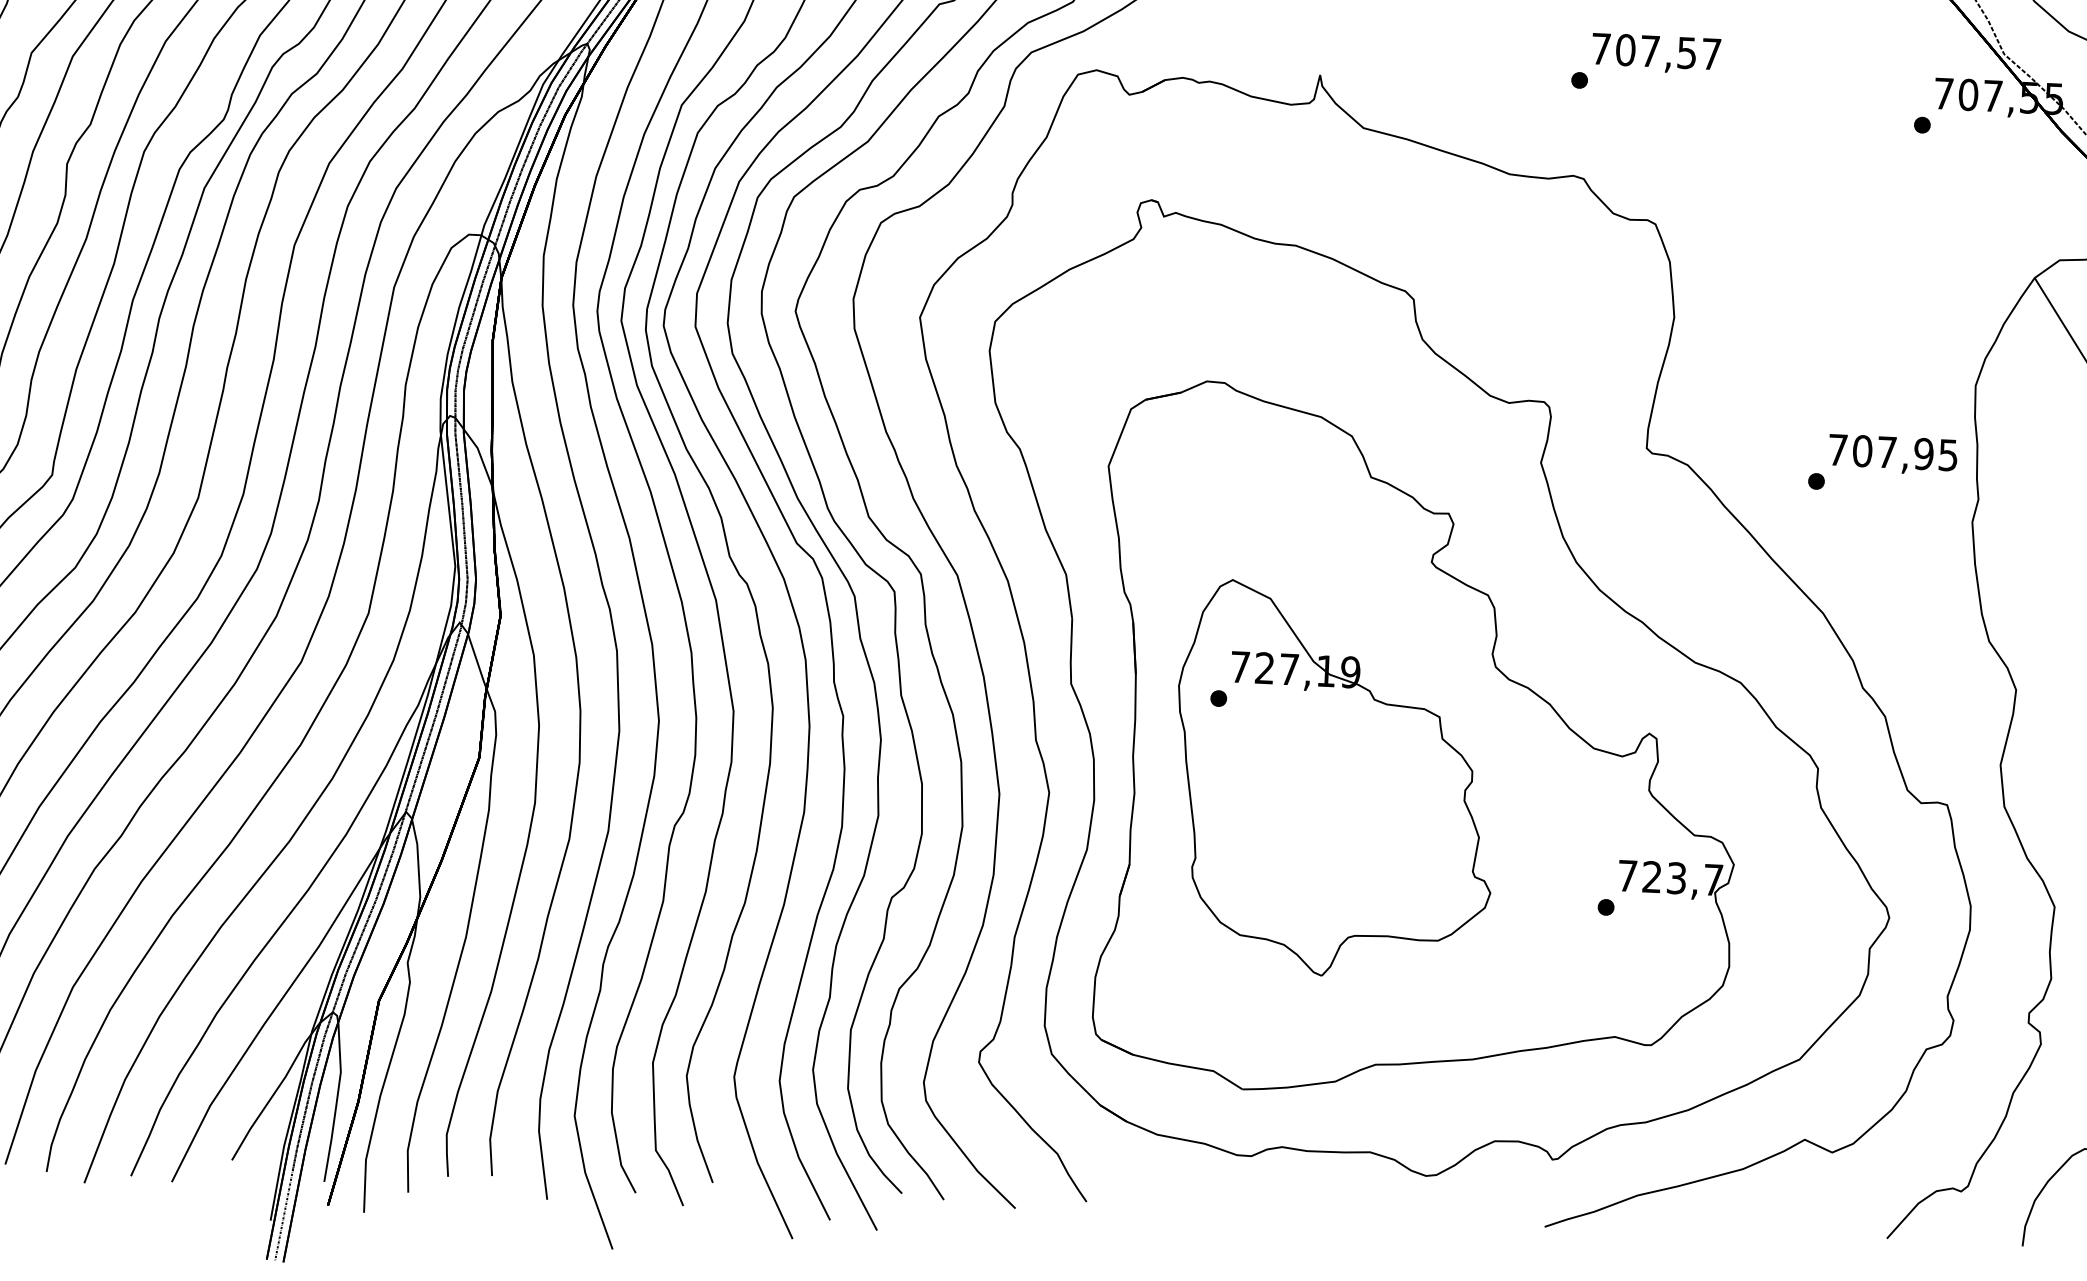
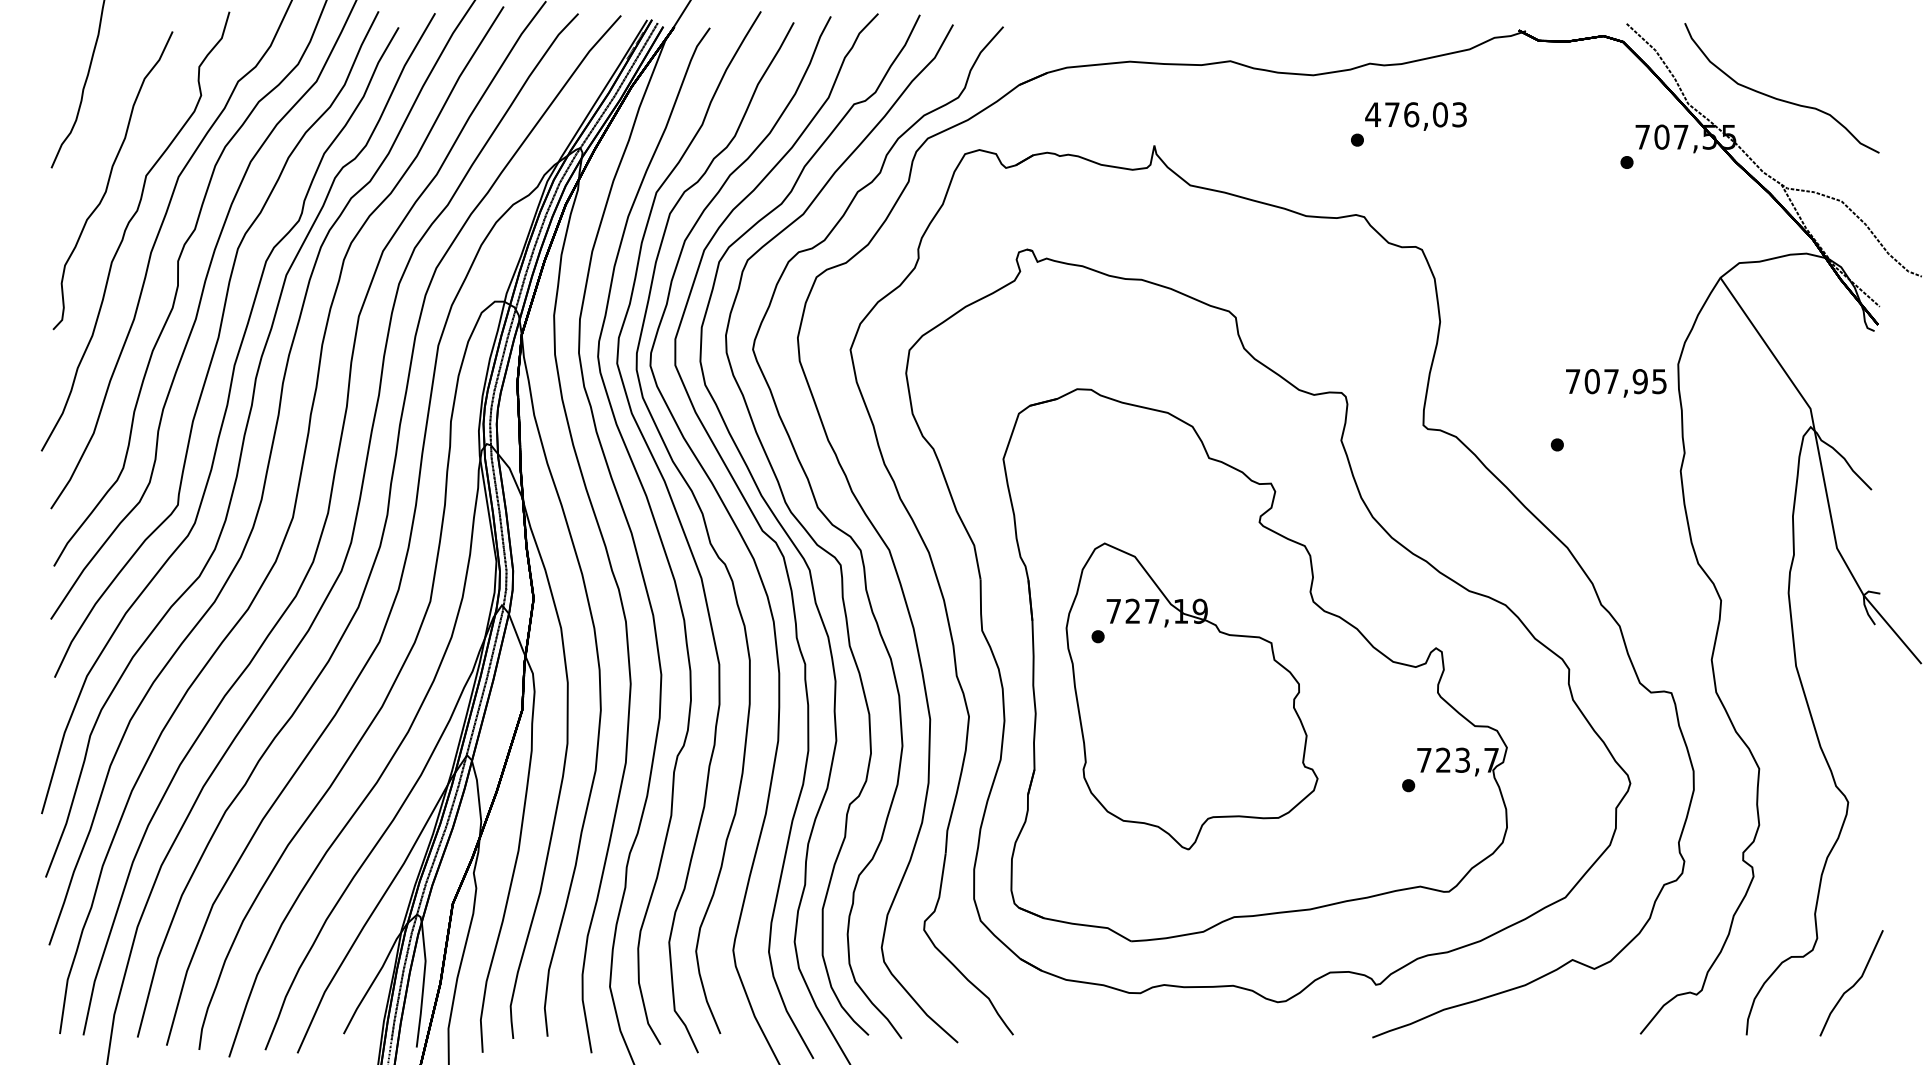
text: (1655, 51) -> (1415, 114), 707,57 -> 476,03
text: (1893, 455) -> (1616, 383), moved

